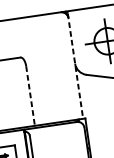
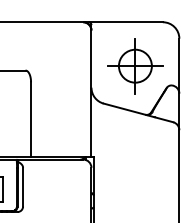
line: (75, 65) -> (91, 90), dashed -> solid
line: (31, 96) -> (31, 120), dashed -> solid

